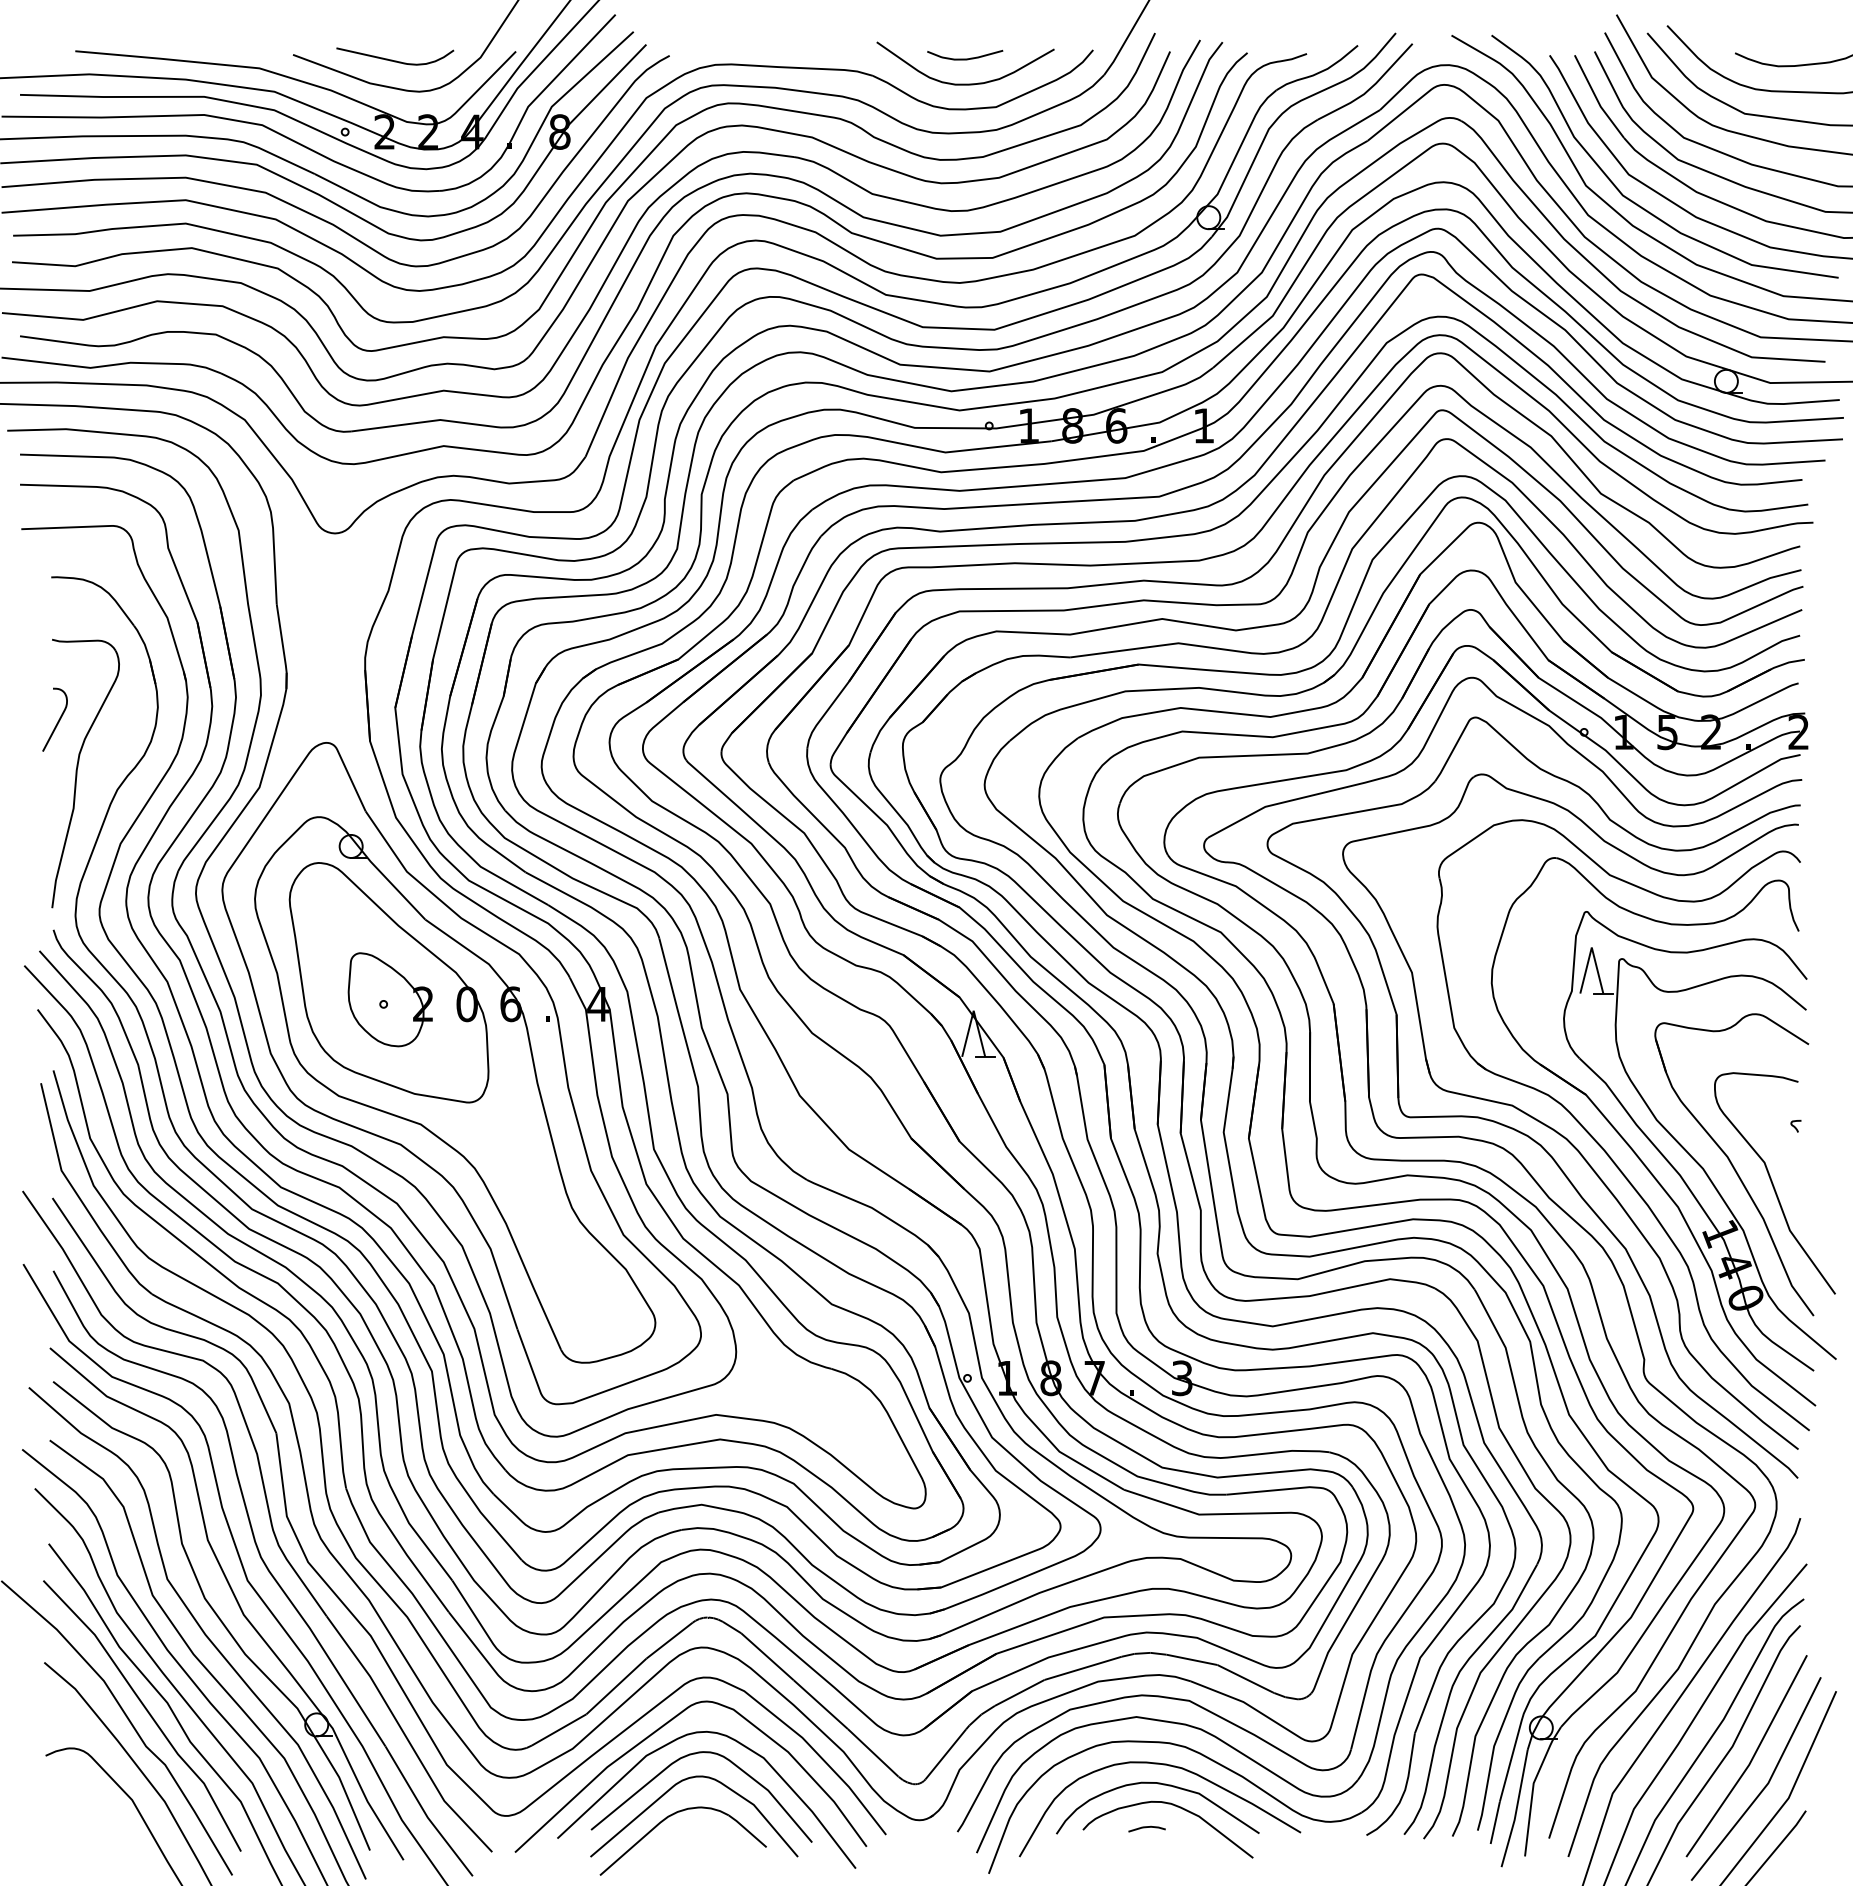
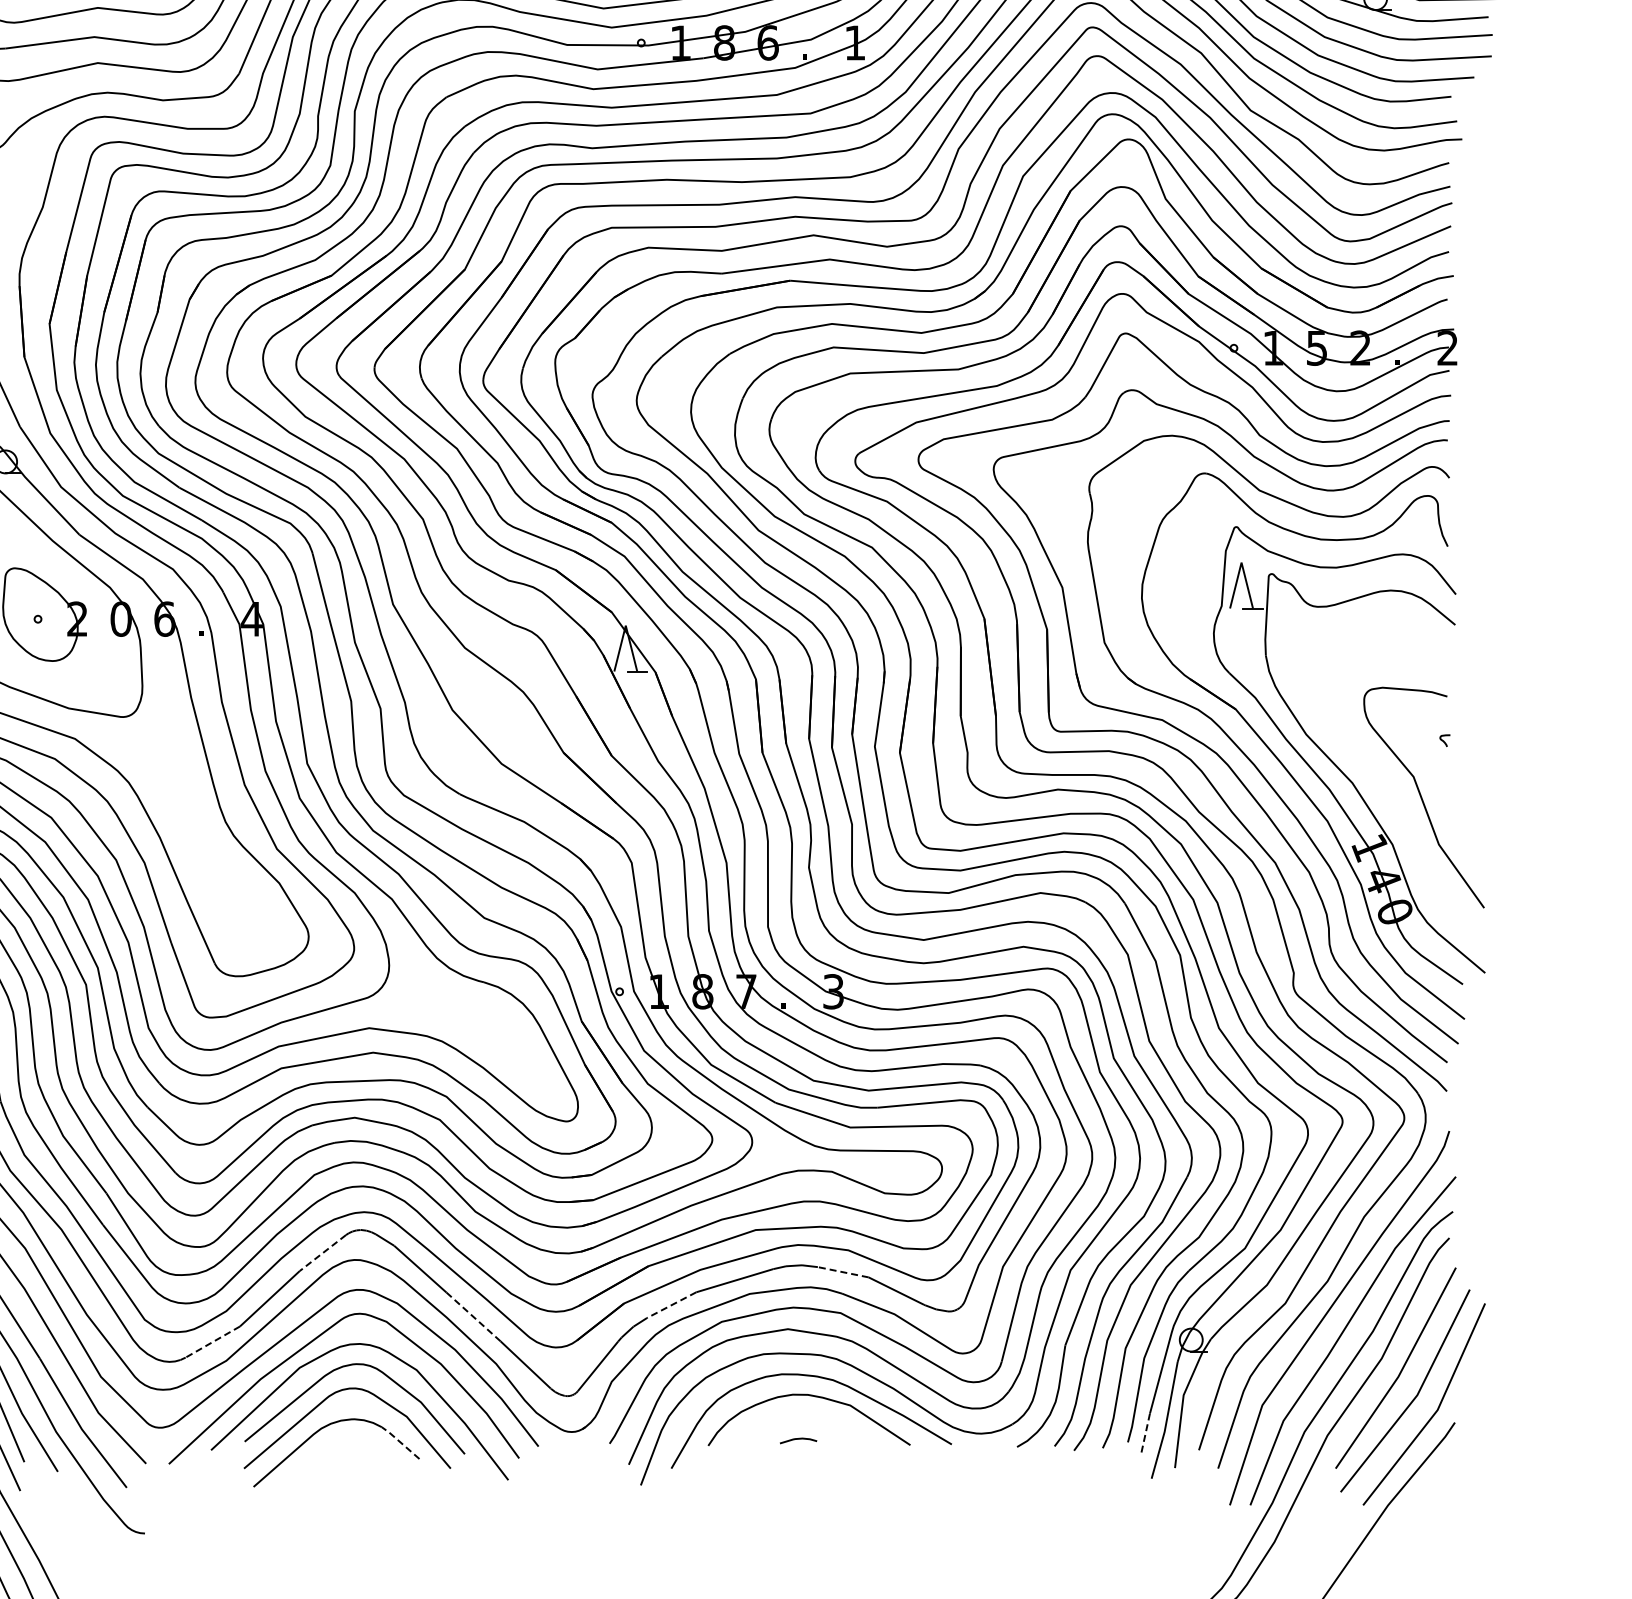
part: (1734, 1164) -> (1383, 778), removed
line: (669, 1640) -> (322, 1252), solid -> dashed
line: (1191, 1659) -> (842, 1271), solid -> dashed
line: (1019, 1692) -> (671, 1304), solid -> dashed
line: (820, 1704) -> (473, 1316), solid -> dashed
line: (558, 1730) -> (212, 1342), solid -> dashed
curve: (1174, 1806) -> (825, 1418), removed
line: (1495, 1822) -> (1145, 1434), solid -> dashed
line: (747, 1830) -> (400, 1442), solid -> dashed

